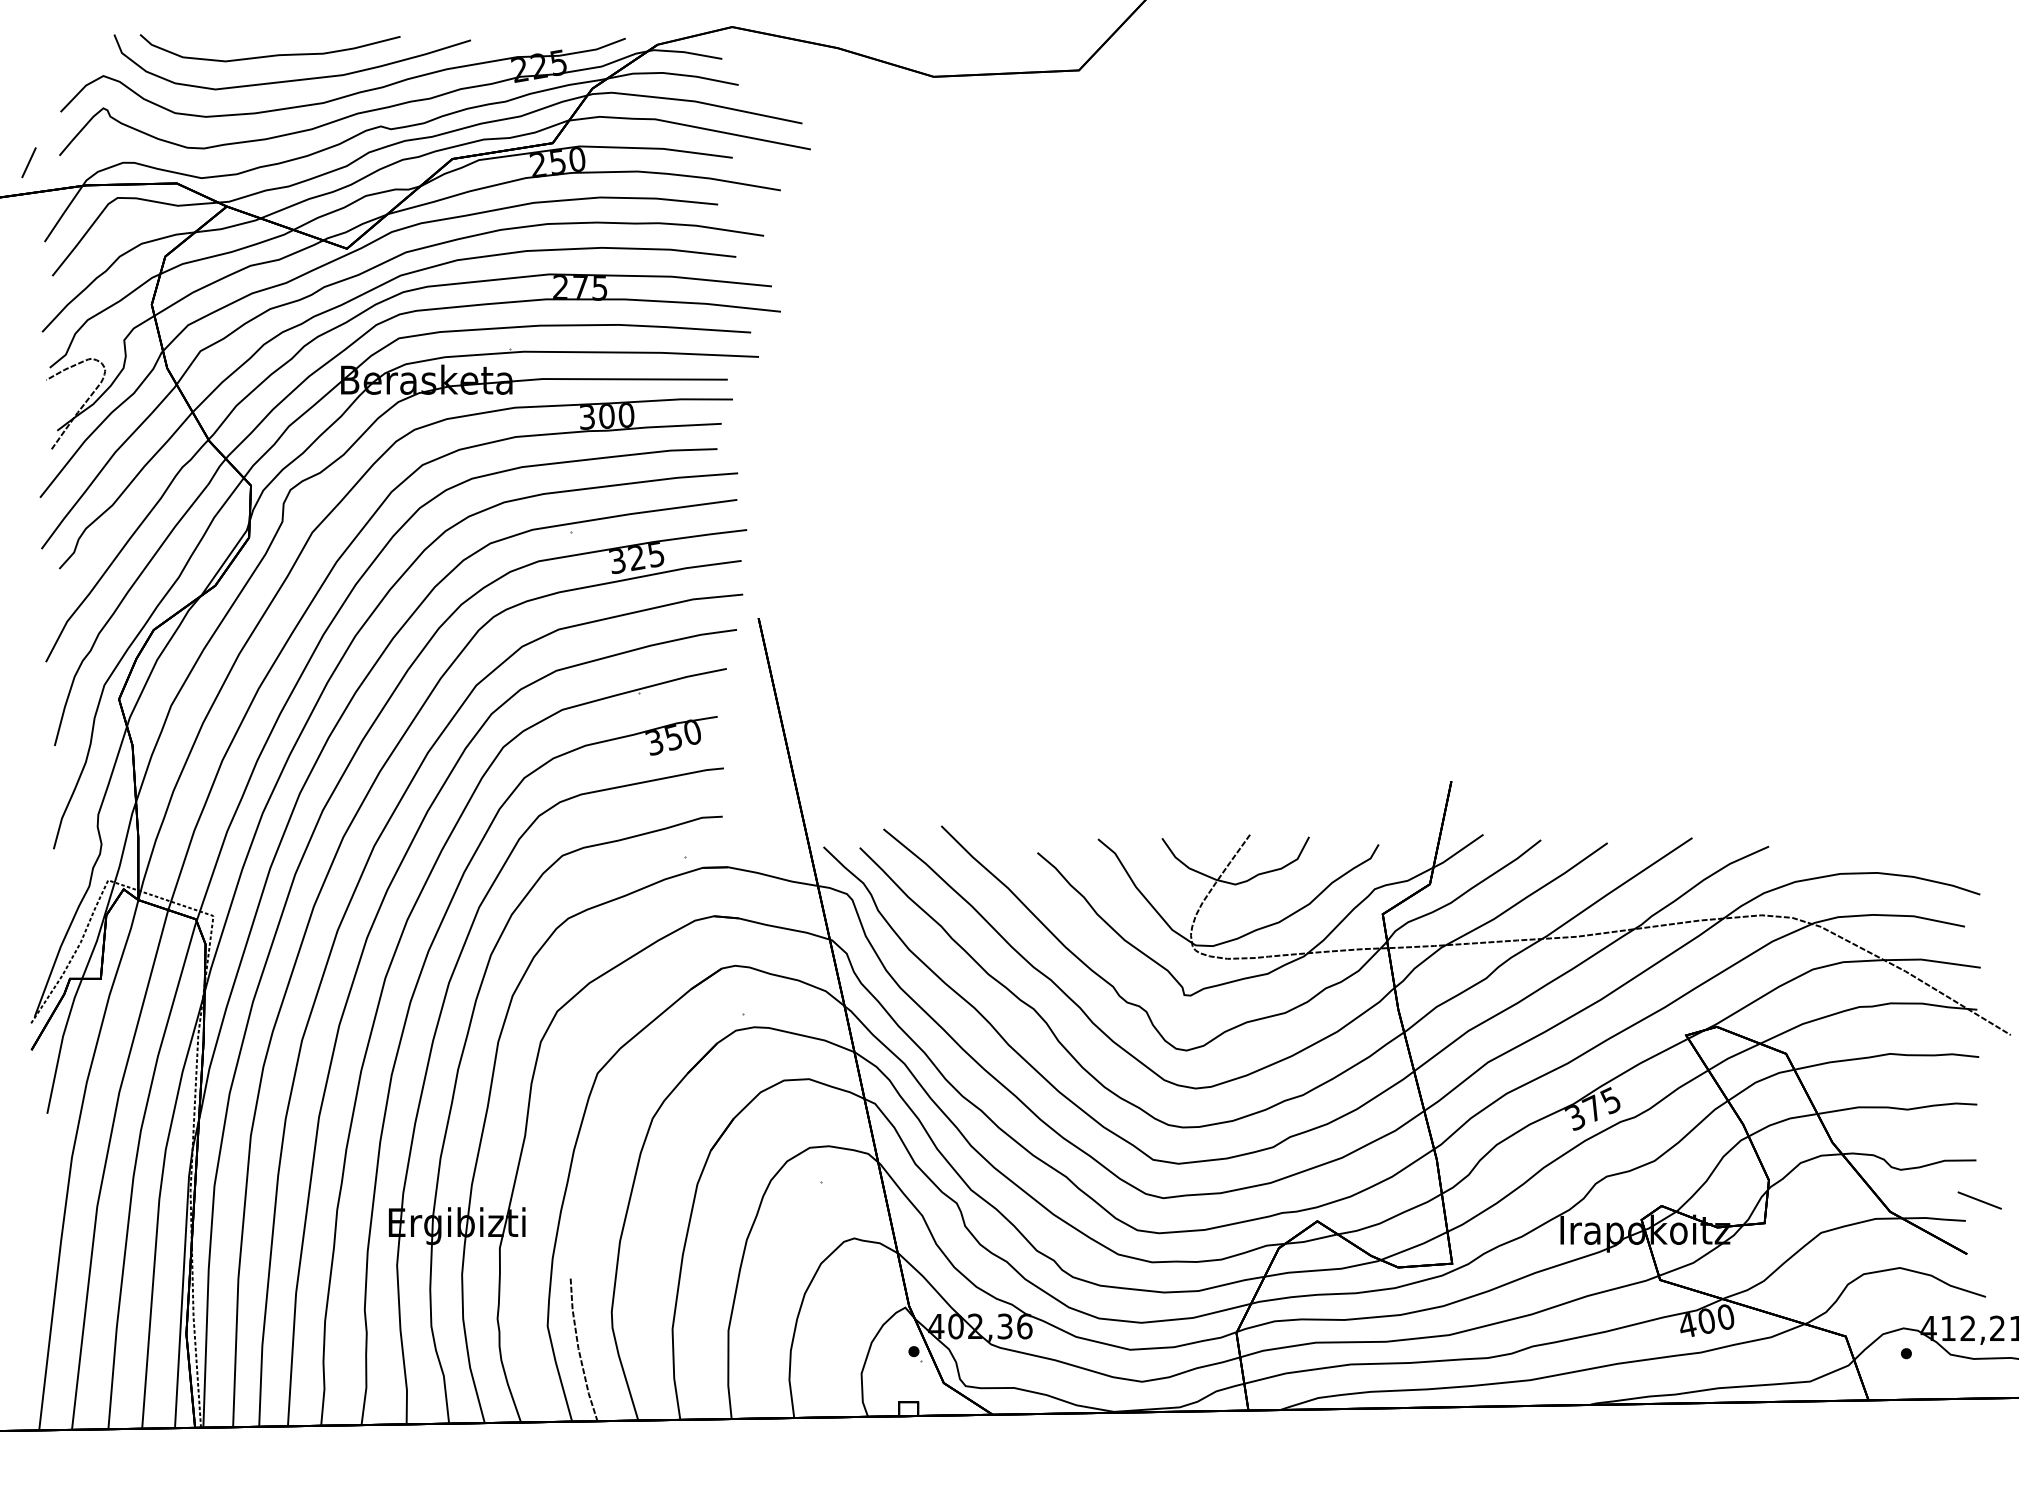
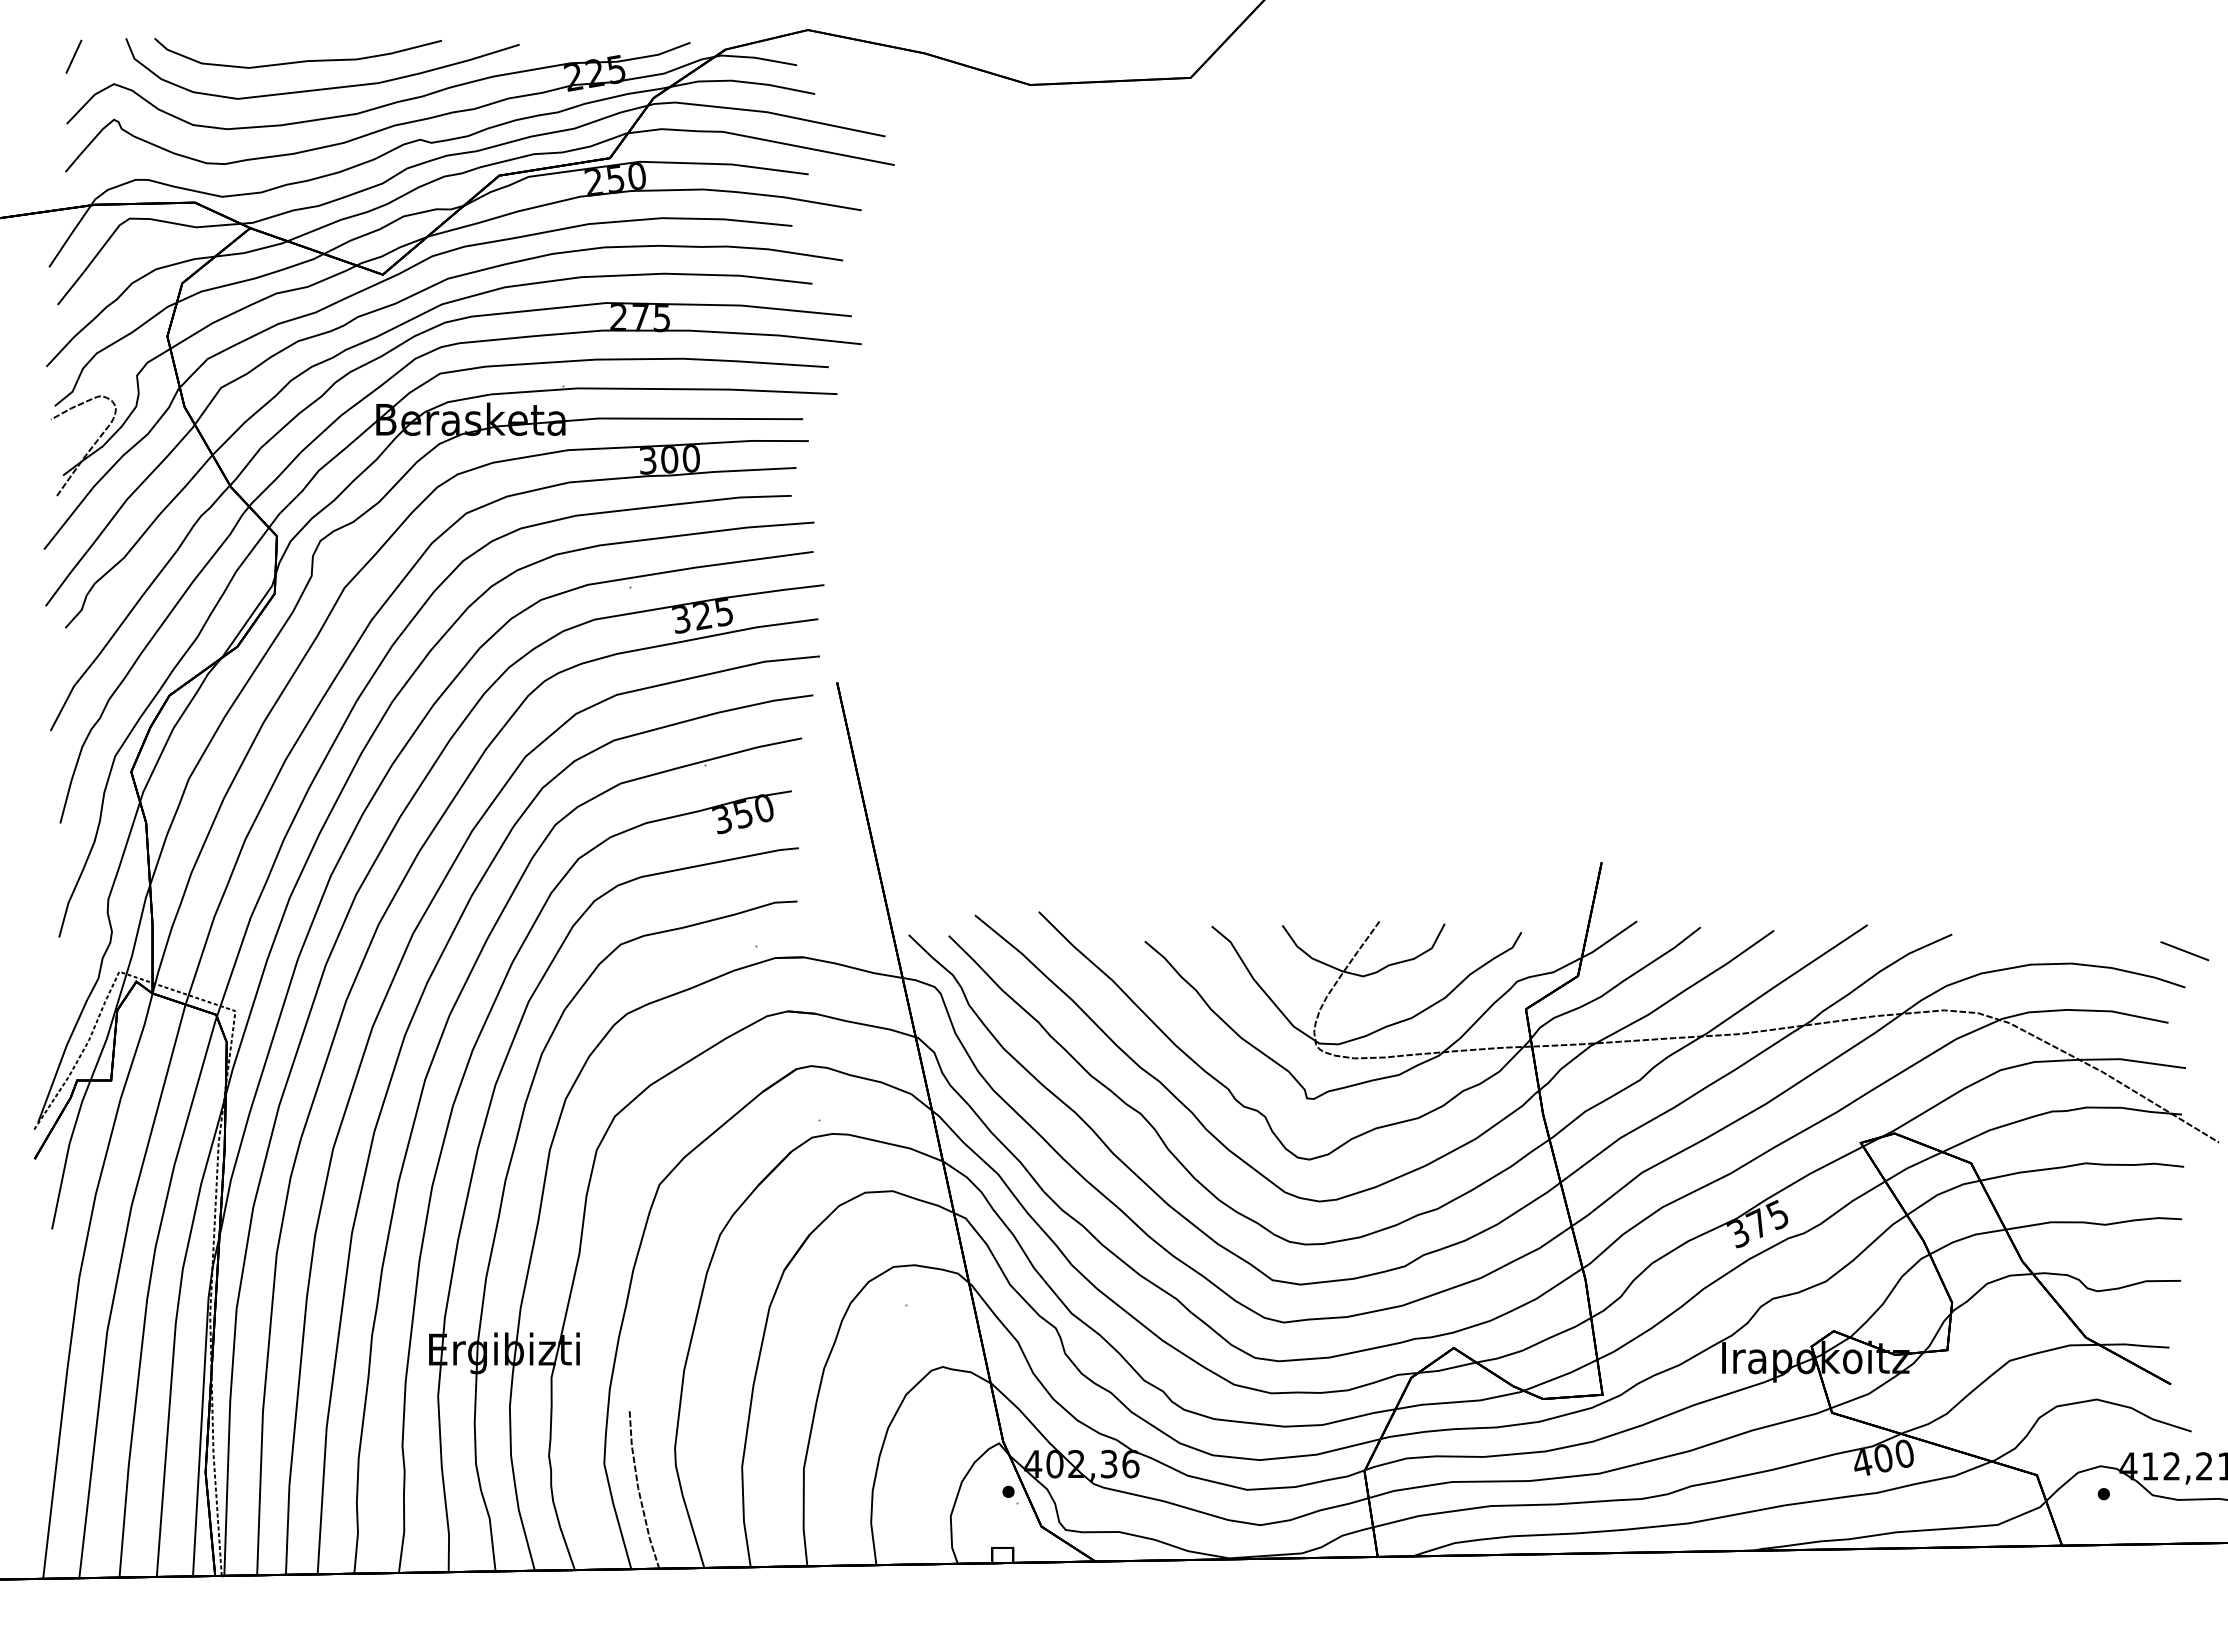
line: (28, 162) -> (73, 56), moved
line: (1979, 1200) -> (2184, 951), moved

